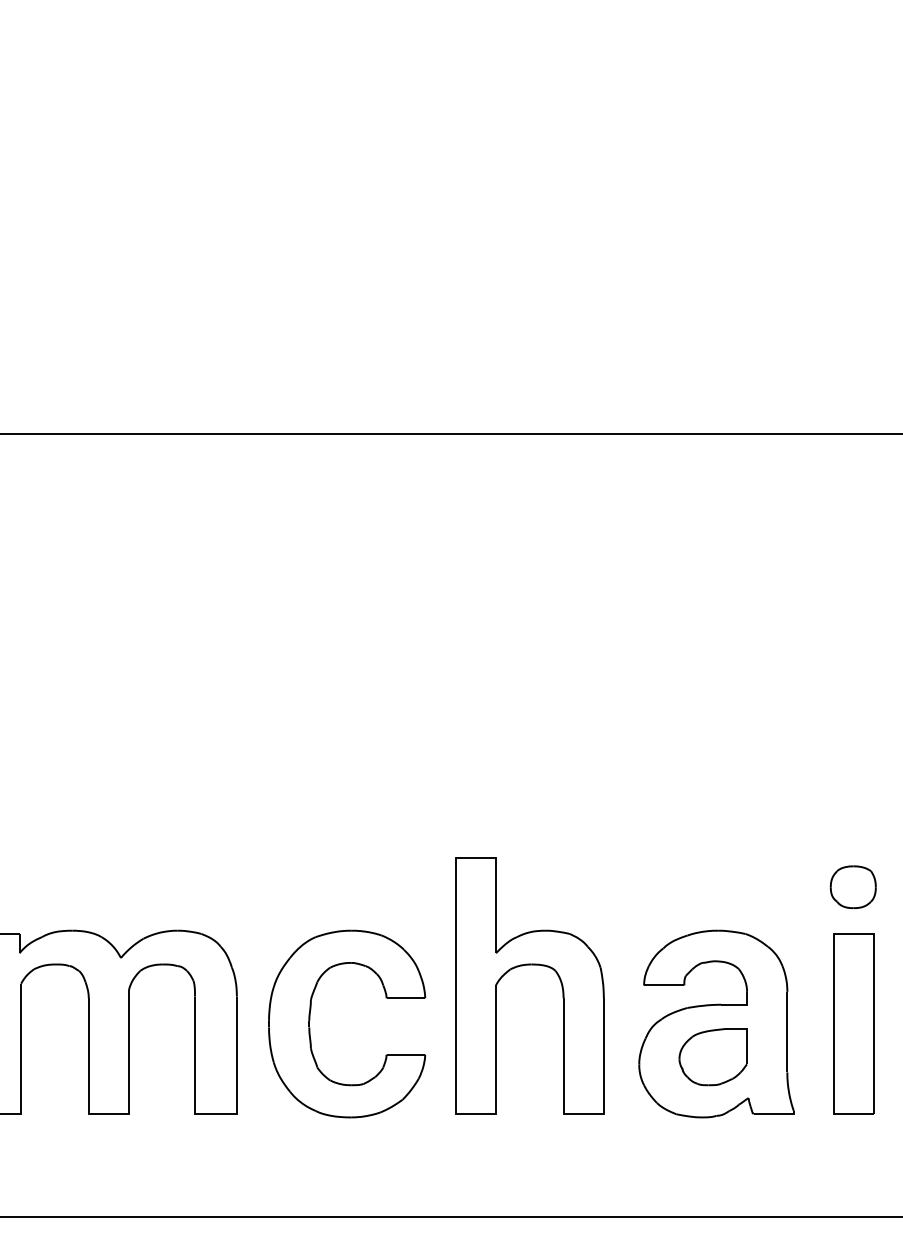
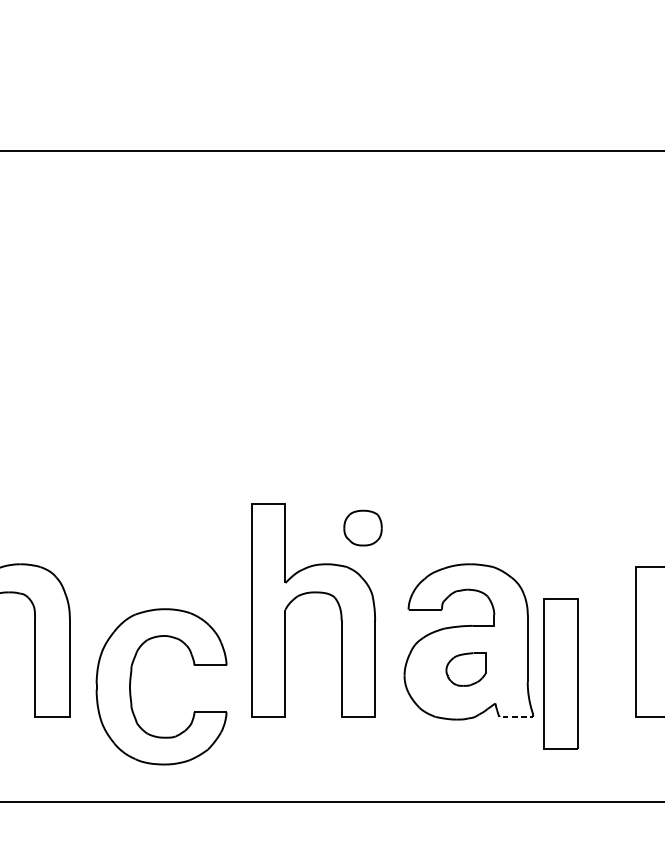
part: (852, 886) -> (362, 527), moved
part: (310, 1020) -> (131, 683), moved
part: (853, 1023) -> (560, 673), moved
part: (712, 1057) -> (465, 669), size x0.7
line: (776, 1114) -> (518, 717), solid -> dashed

